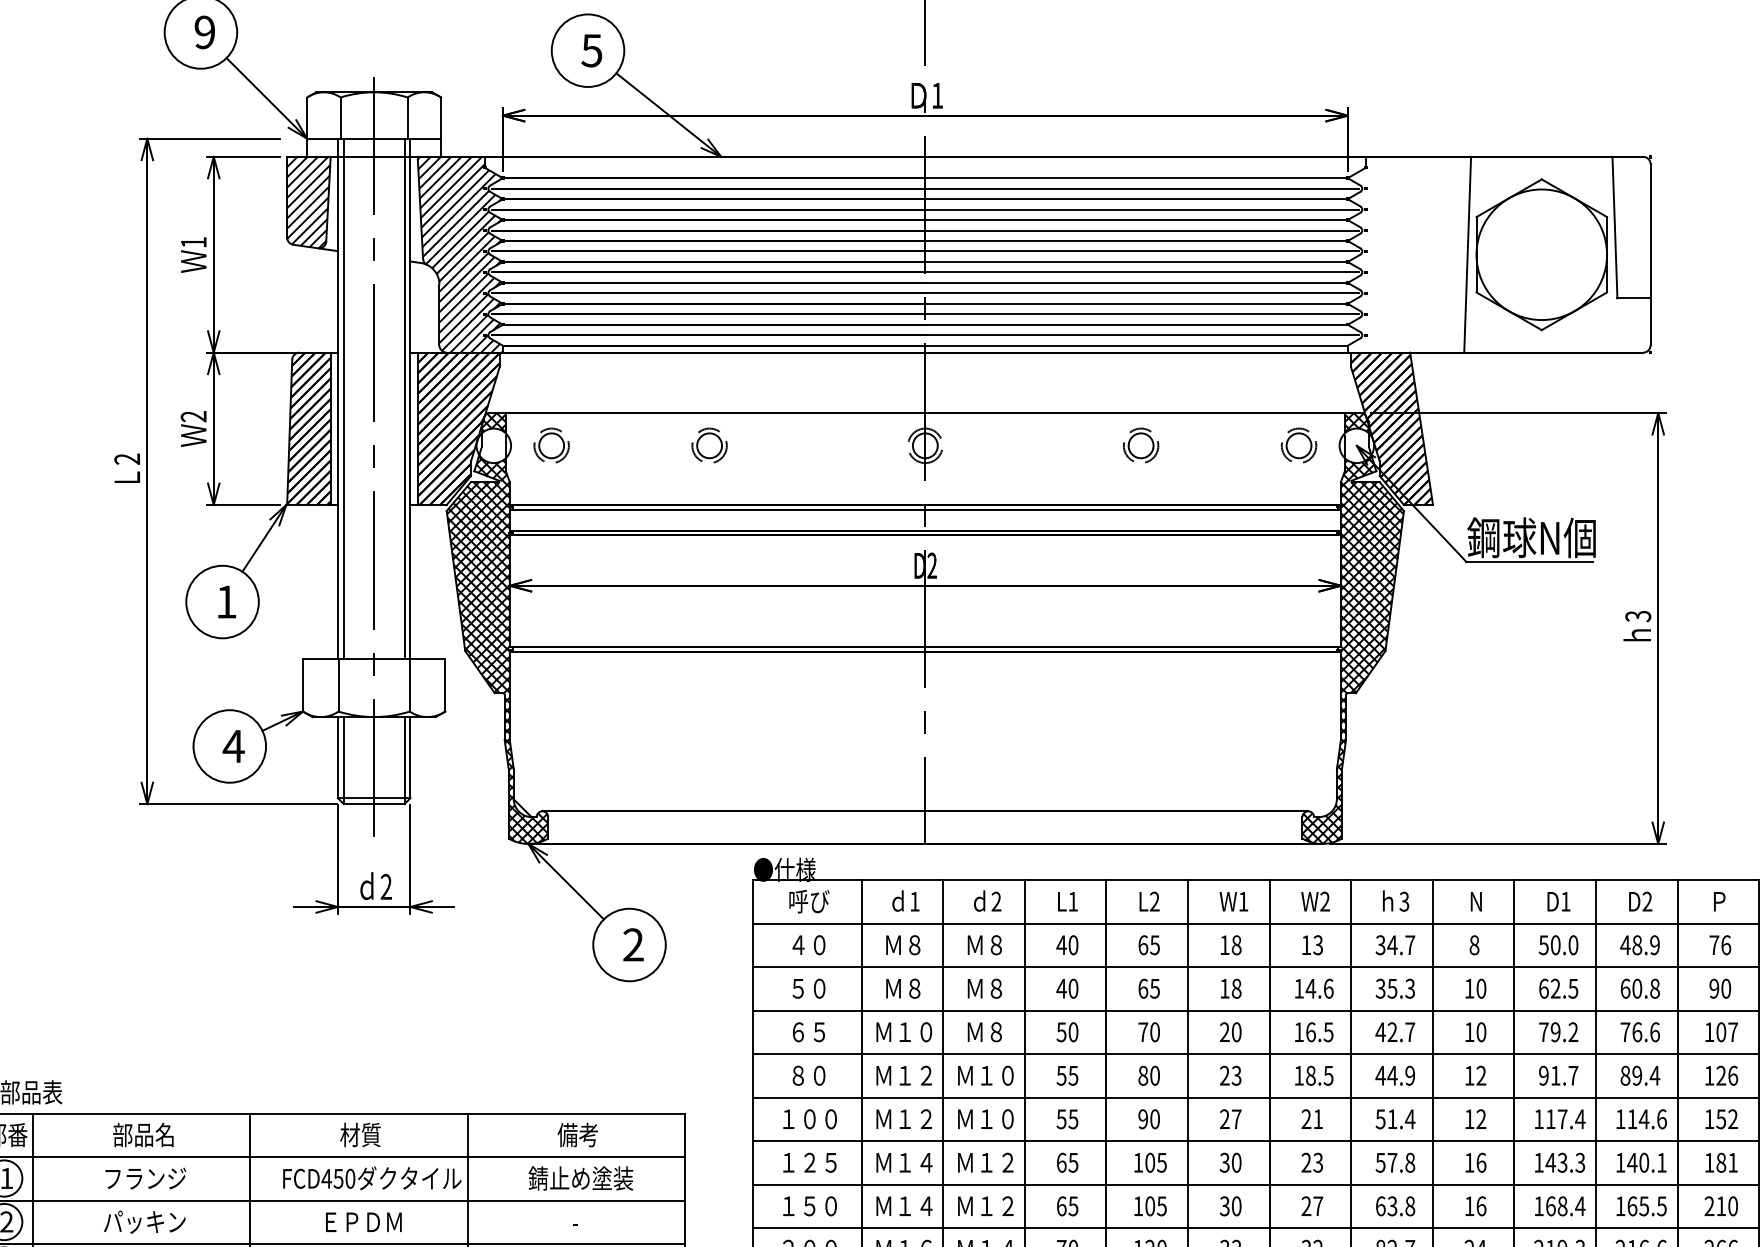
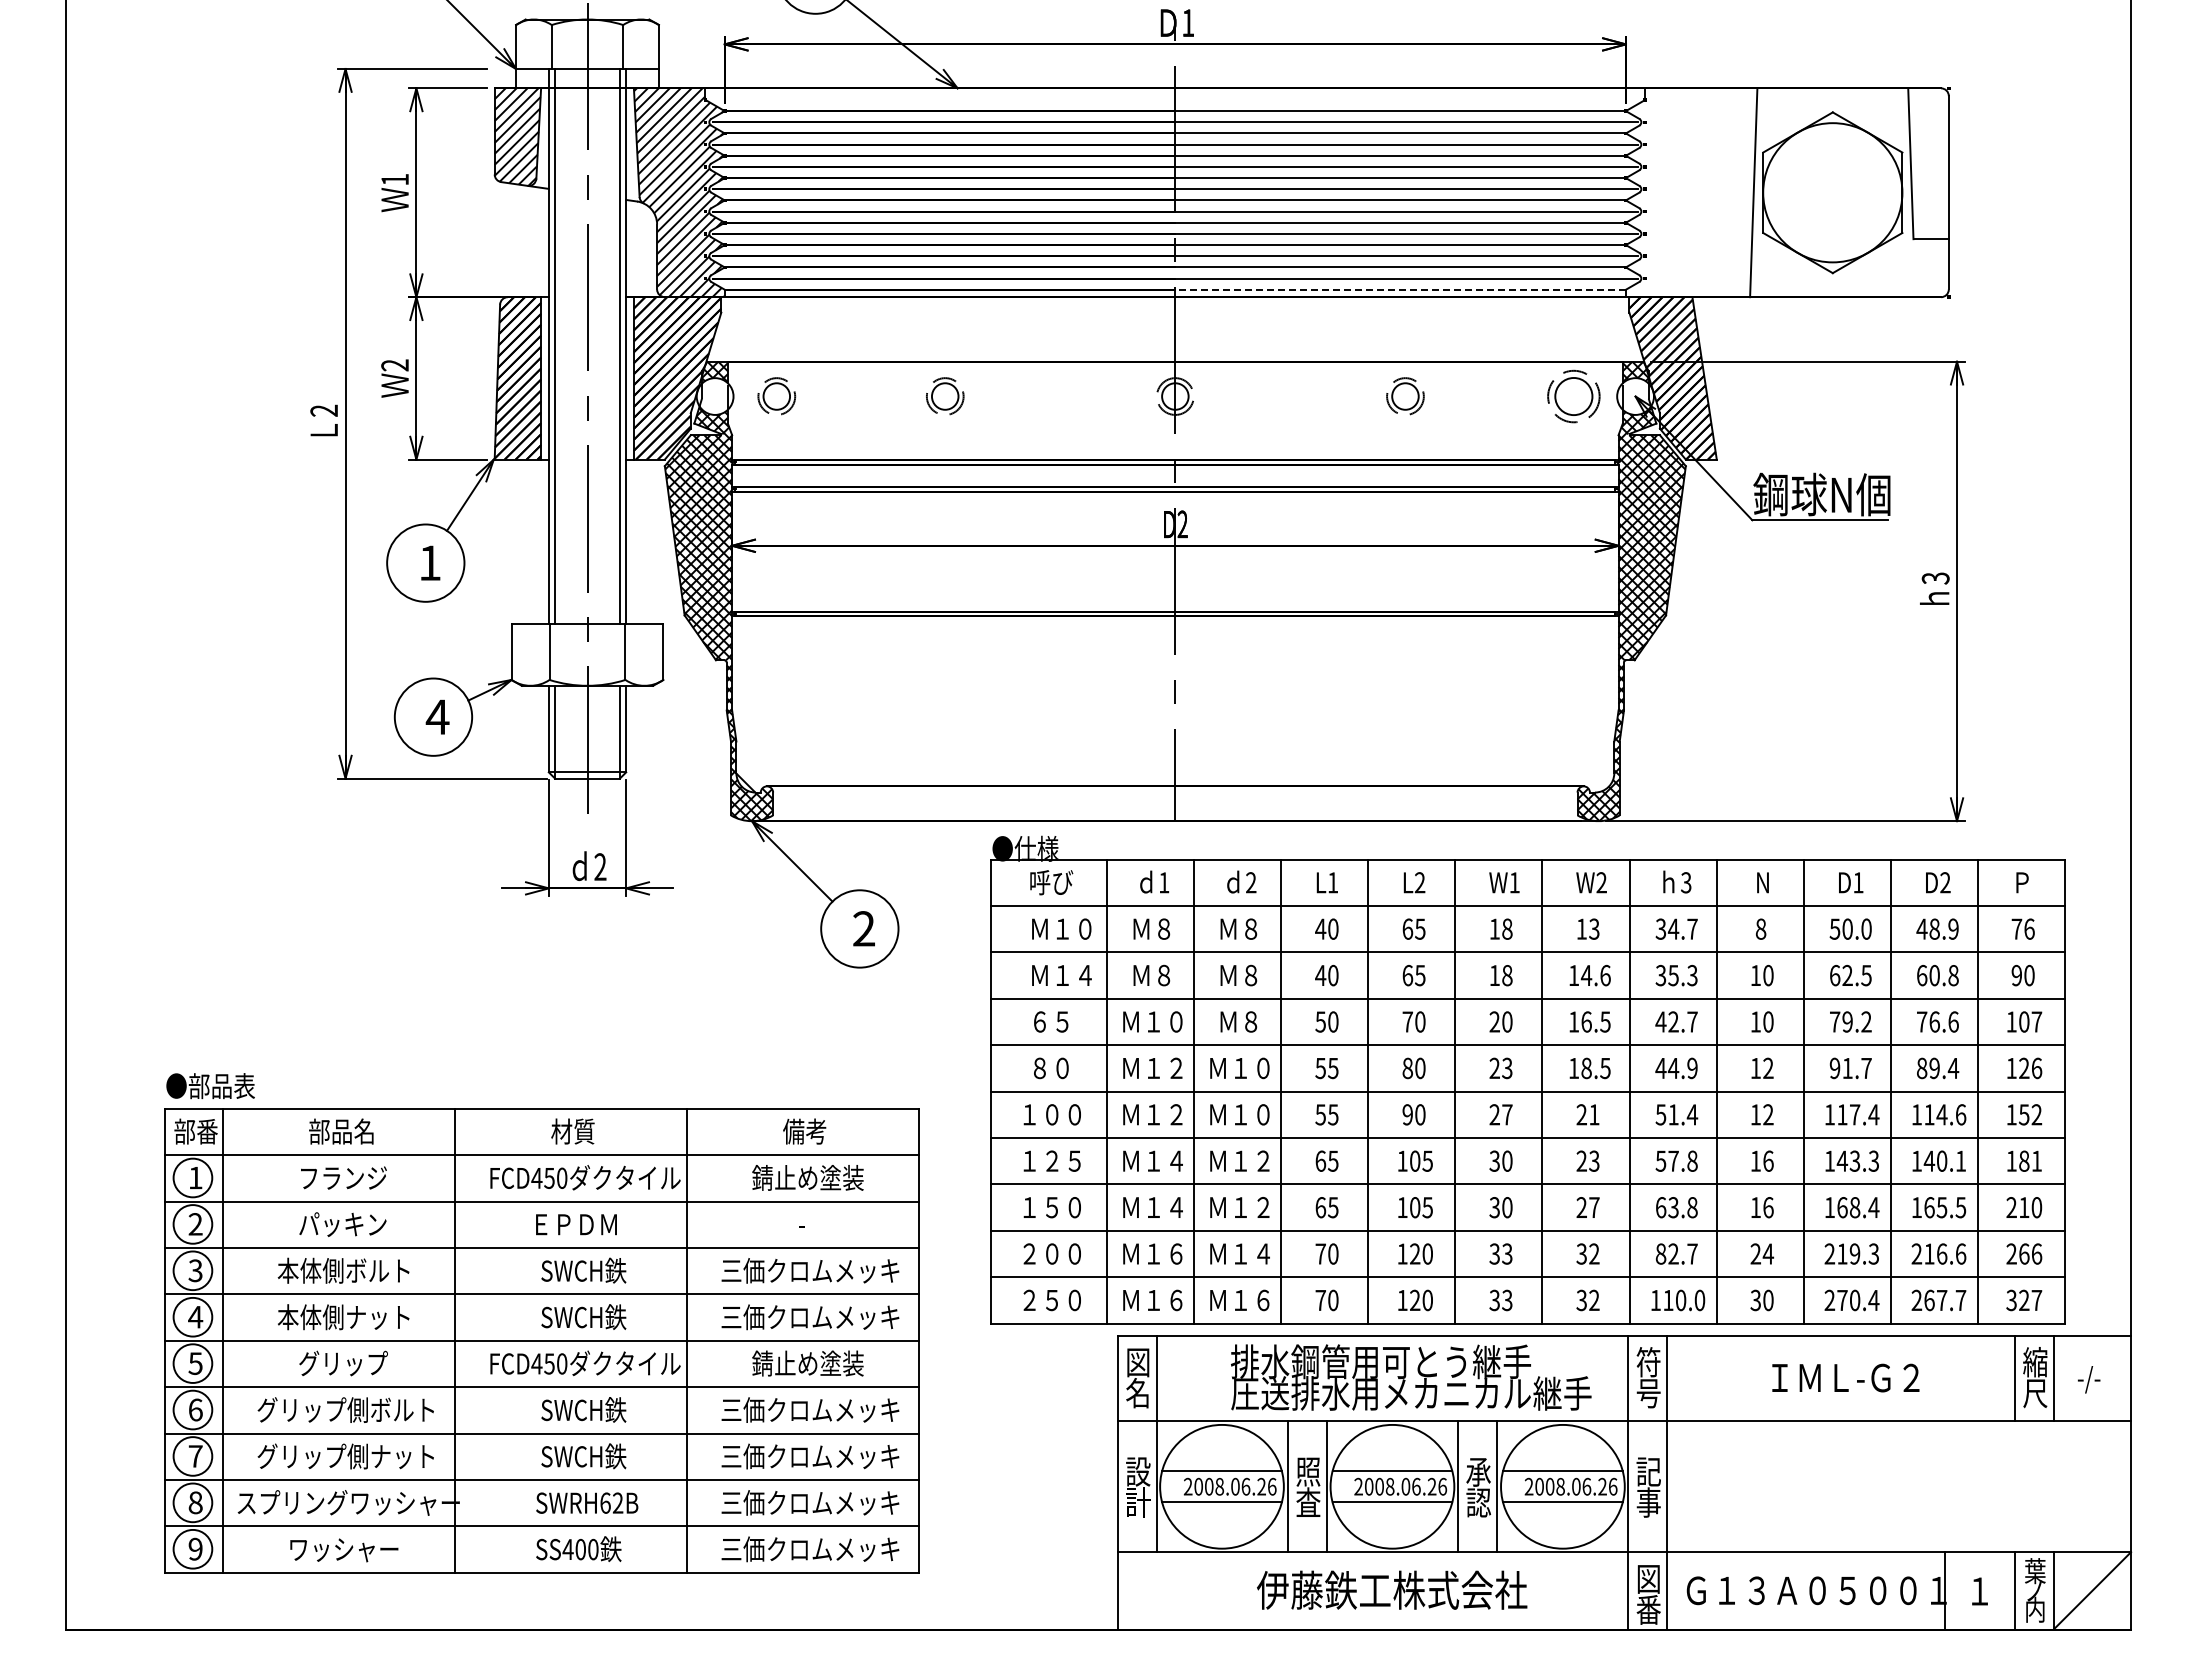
line: (1136, 345) -> (1400, 289), solid -> dashed
part: (1298, 445) -> (1573, 396), size x1.4
text: (818, 944) -> (1061, 928), ４０ -> Ｍ１０
text: (818, 988) -> (1061, 975), ５０ -> Ｍ１４

